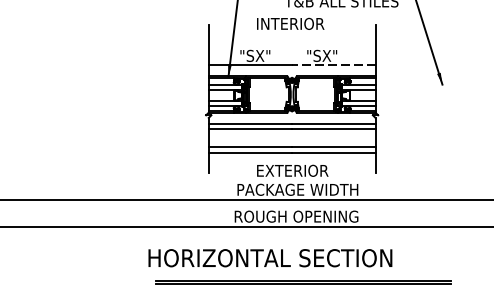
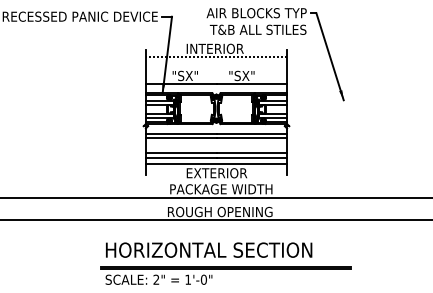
line: (292, 34) -> (216, 57), added
line: (333, 66) -> (251, 84), dashed -> solid
line: (292, 160) -> (216, 164), added
text: (270, 257) -> (209, 249), moved

